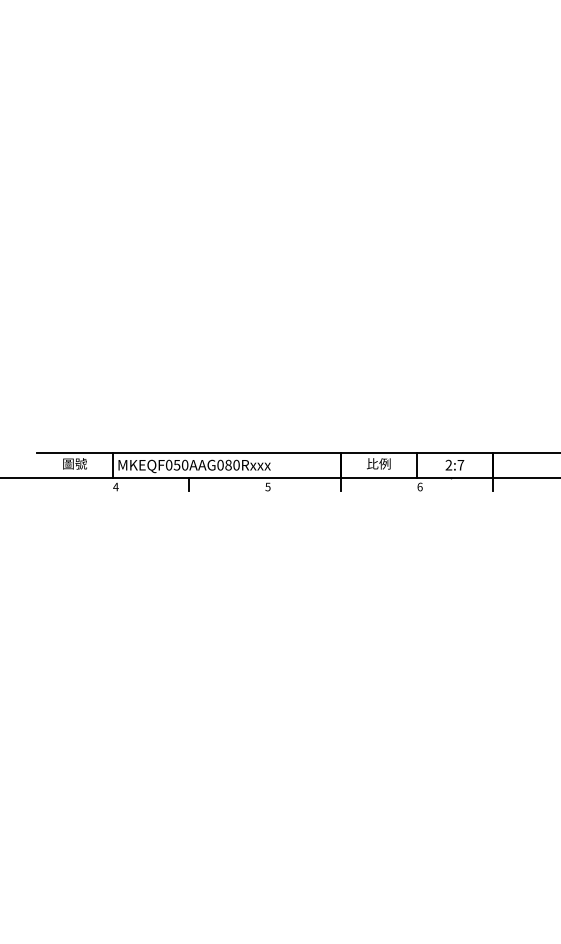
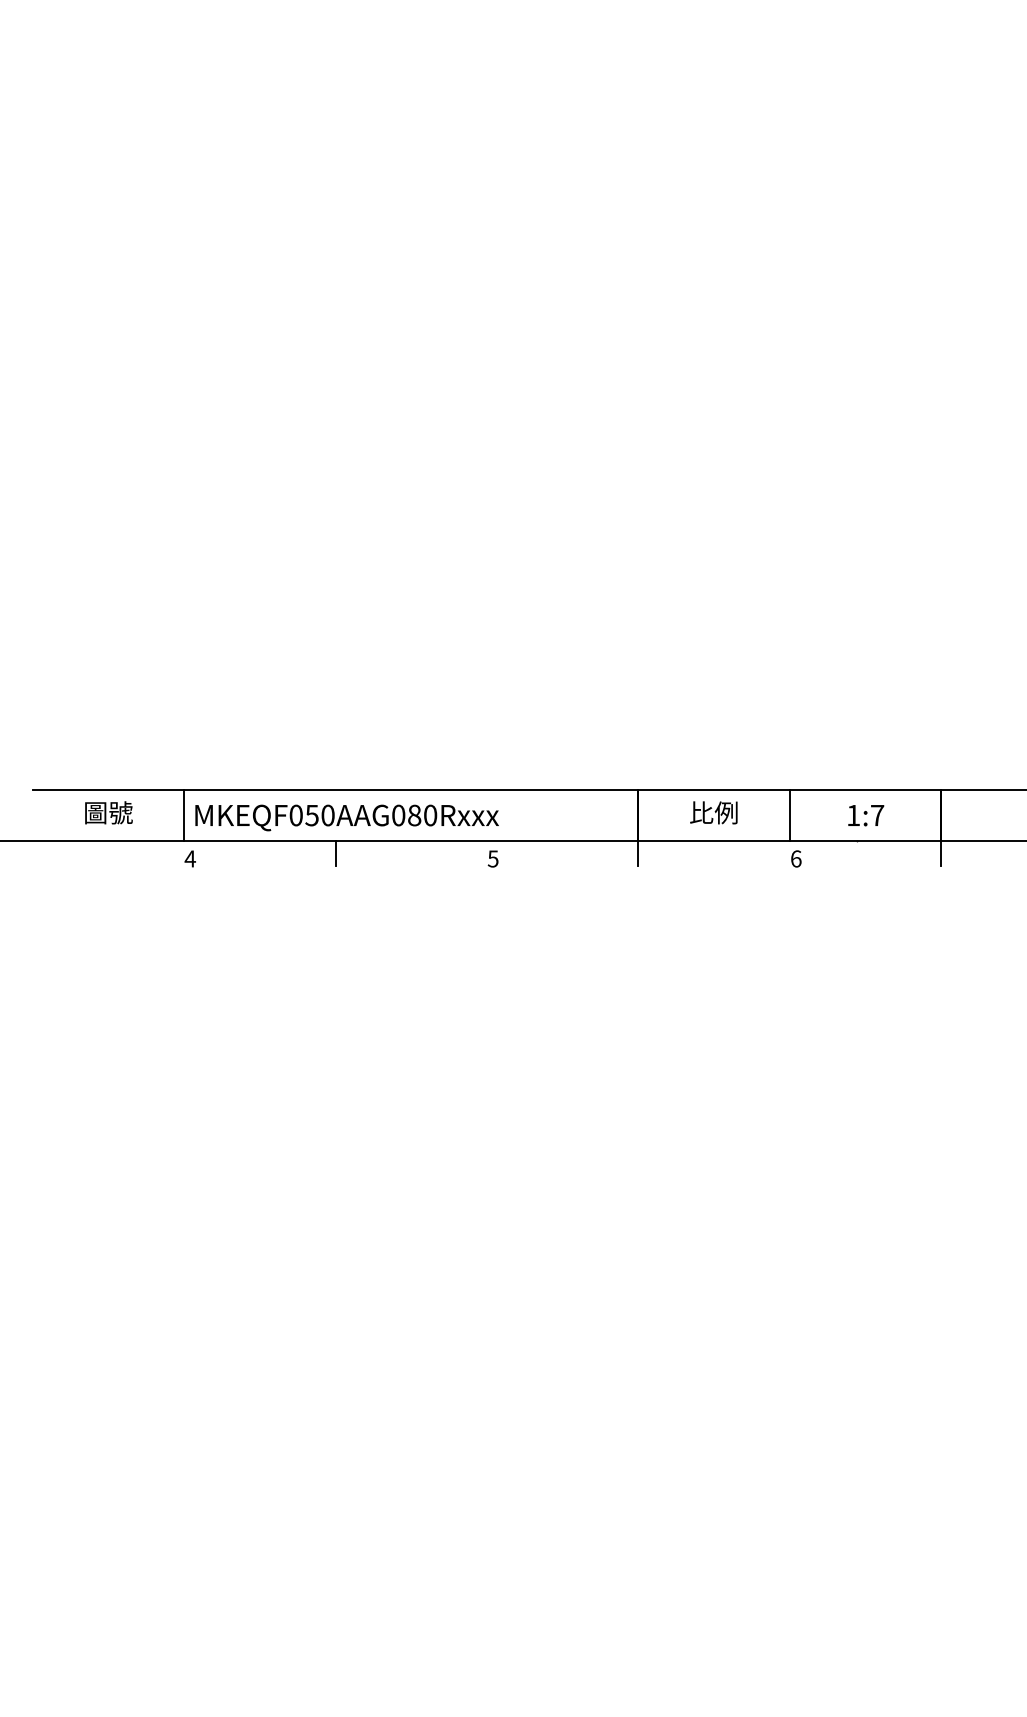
text: (448, 464) -> (852, 814), 2:7 -> 1:7

